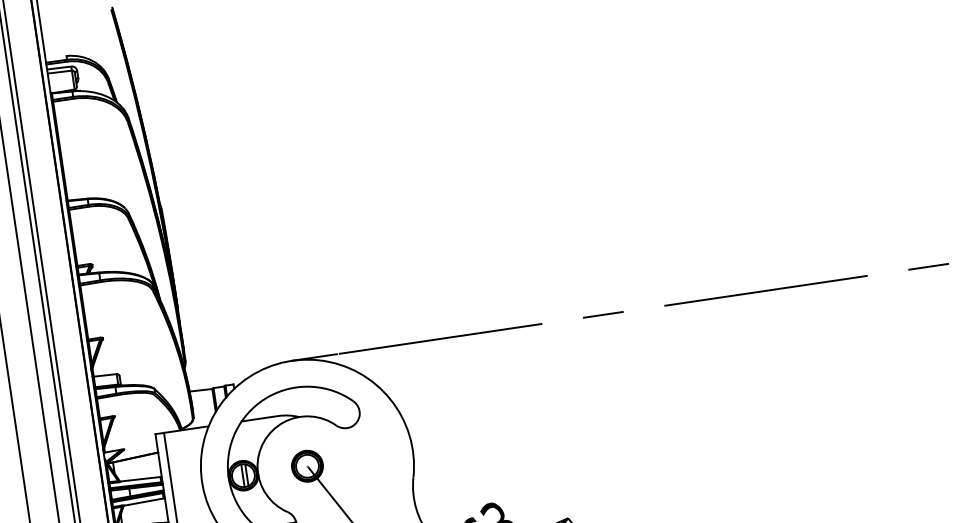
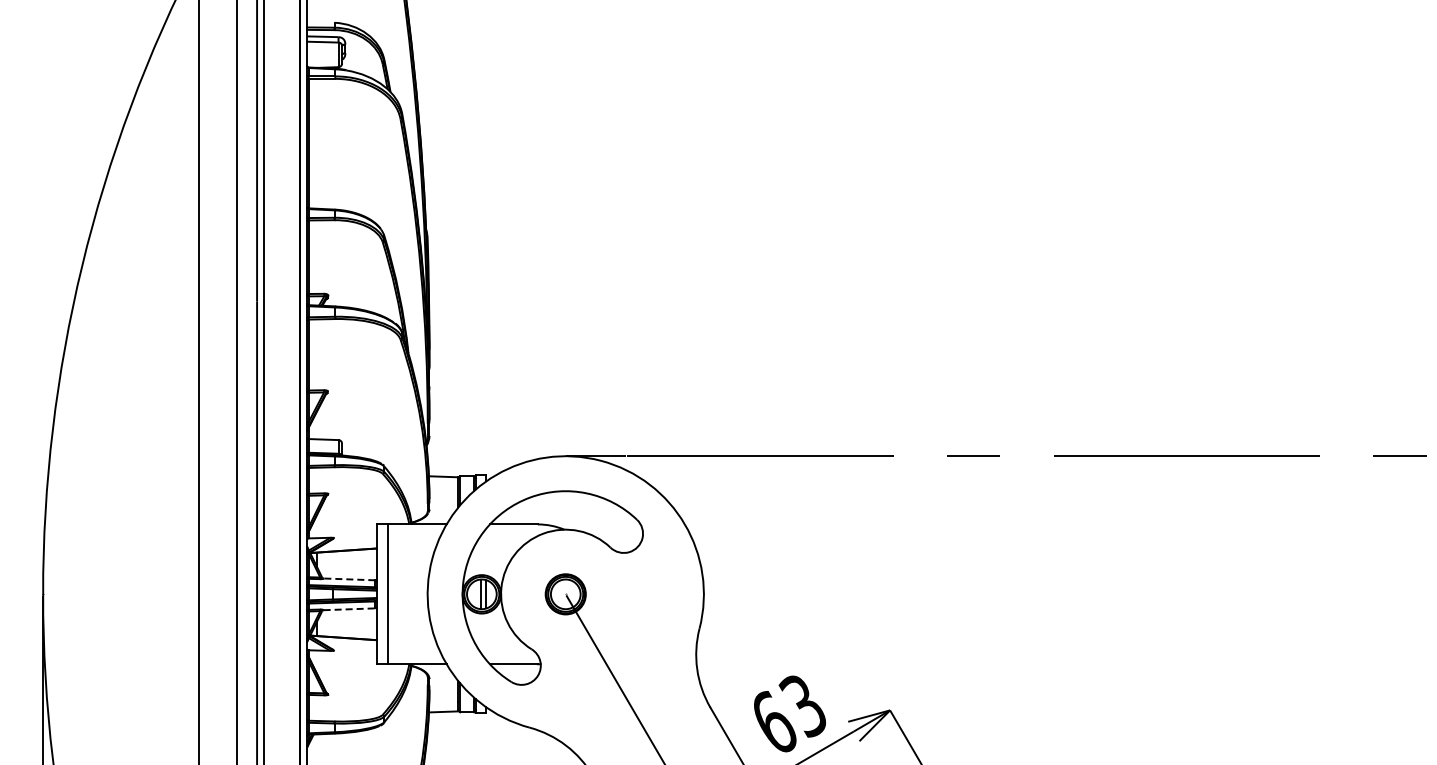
line: (140, 479) -> (349, 579), solid -> dashed
line: (144, 502) -> (349, 609), solid -> dashed

